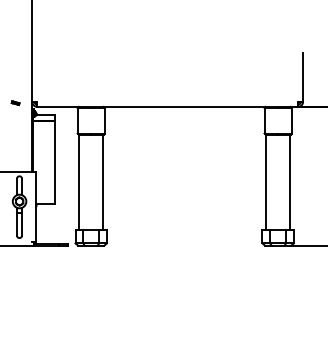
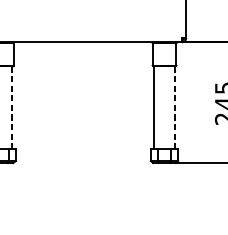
line: (103, 182) -> (12, 108), solid -> dashed
line: (290, 182) -> (175, 108), solid -> dashed

